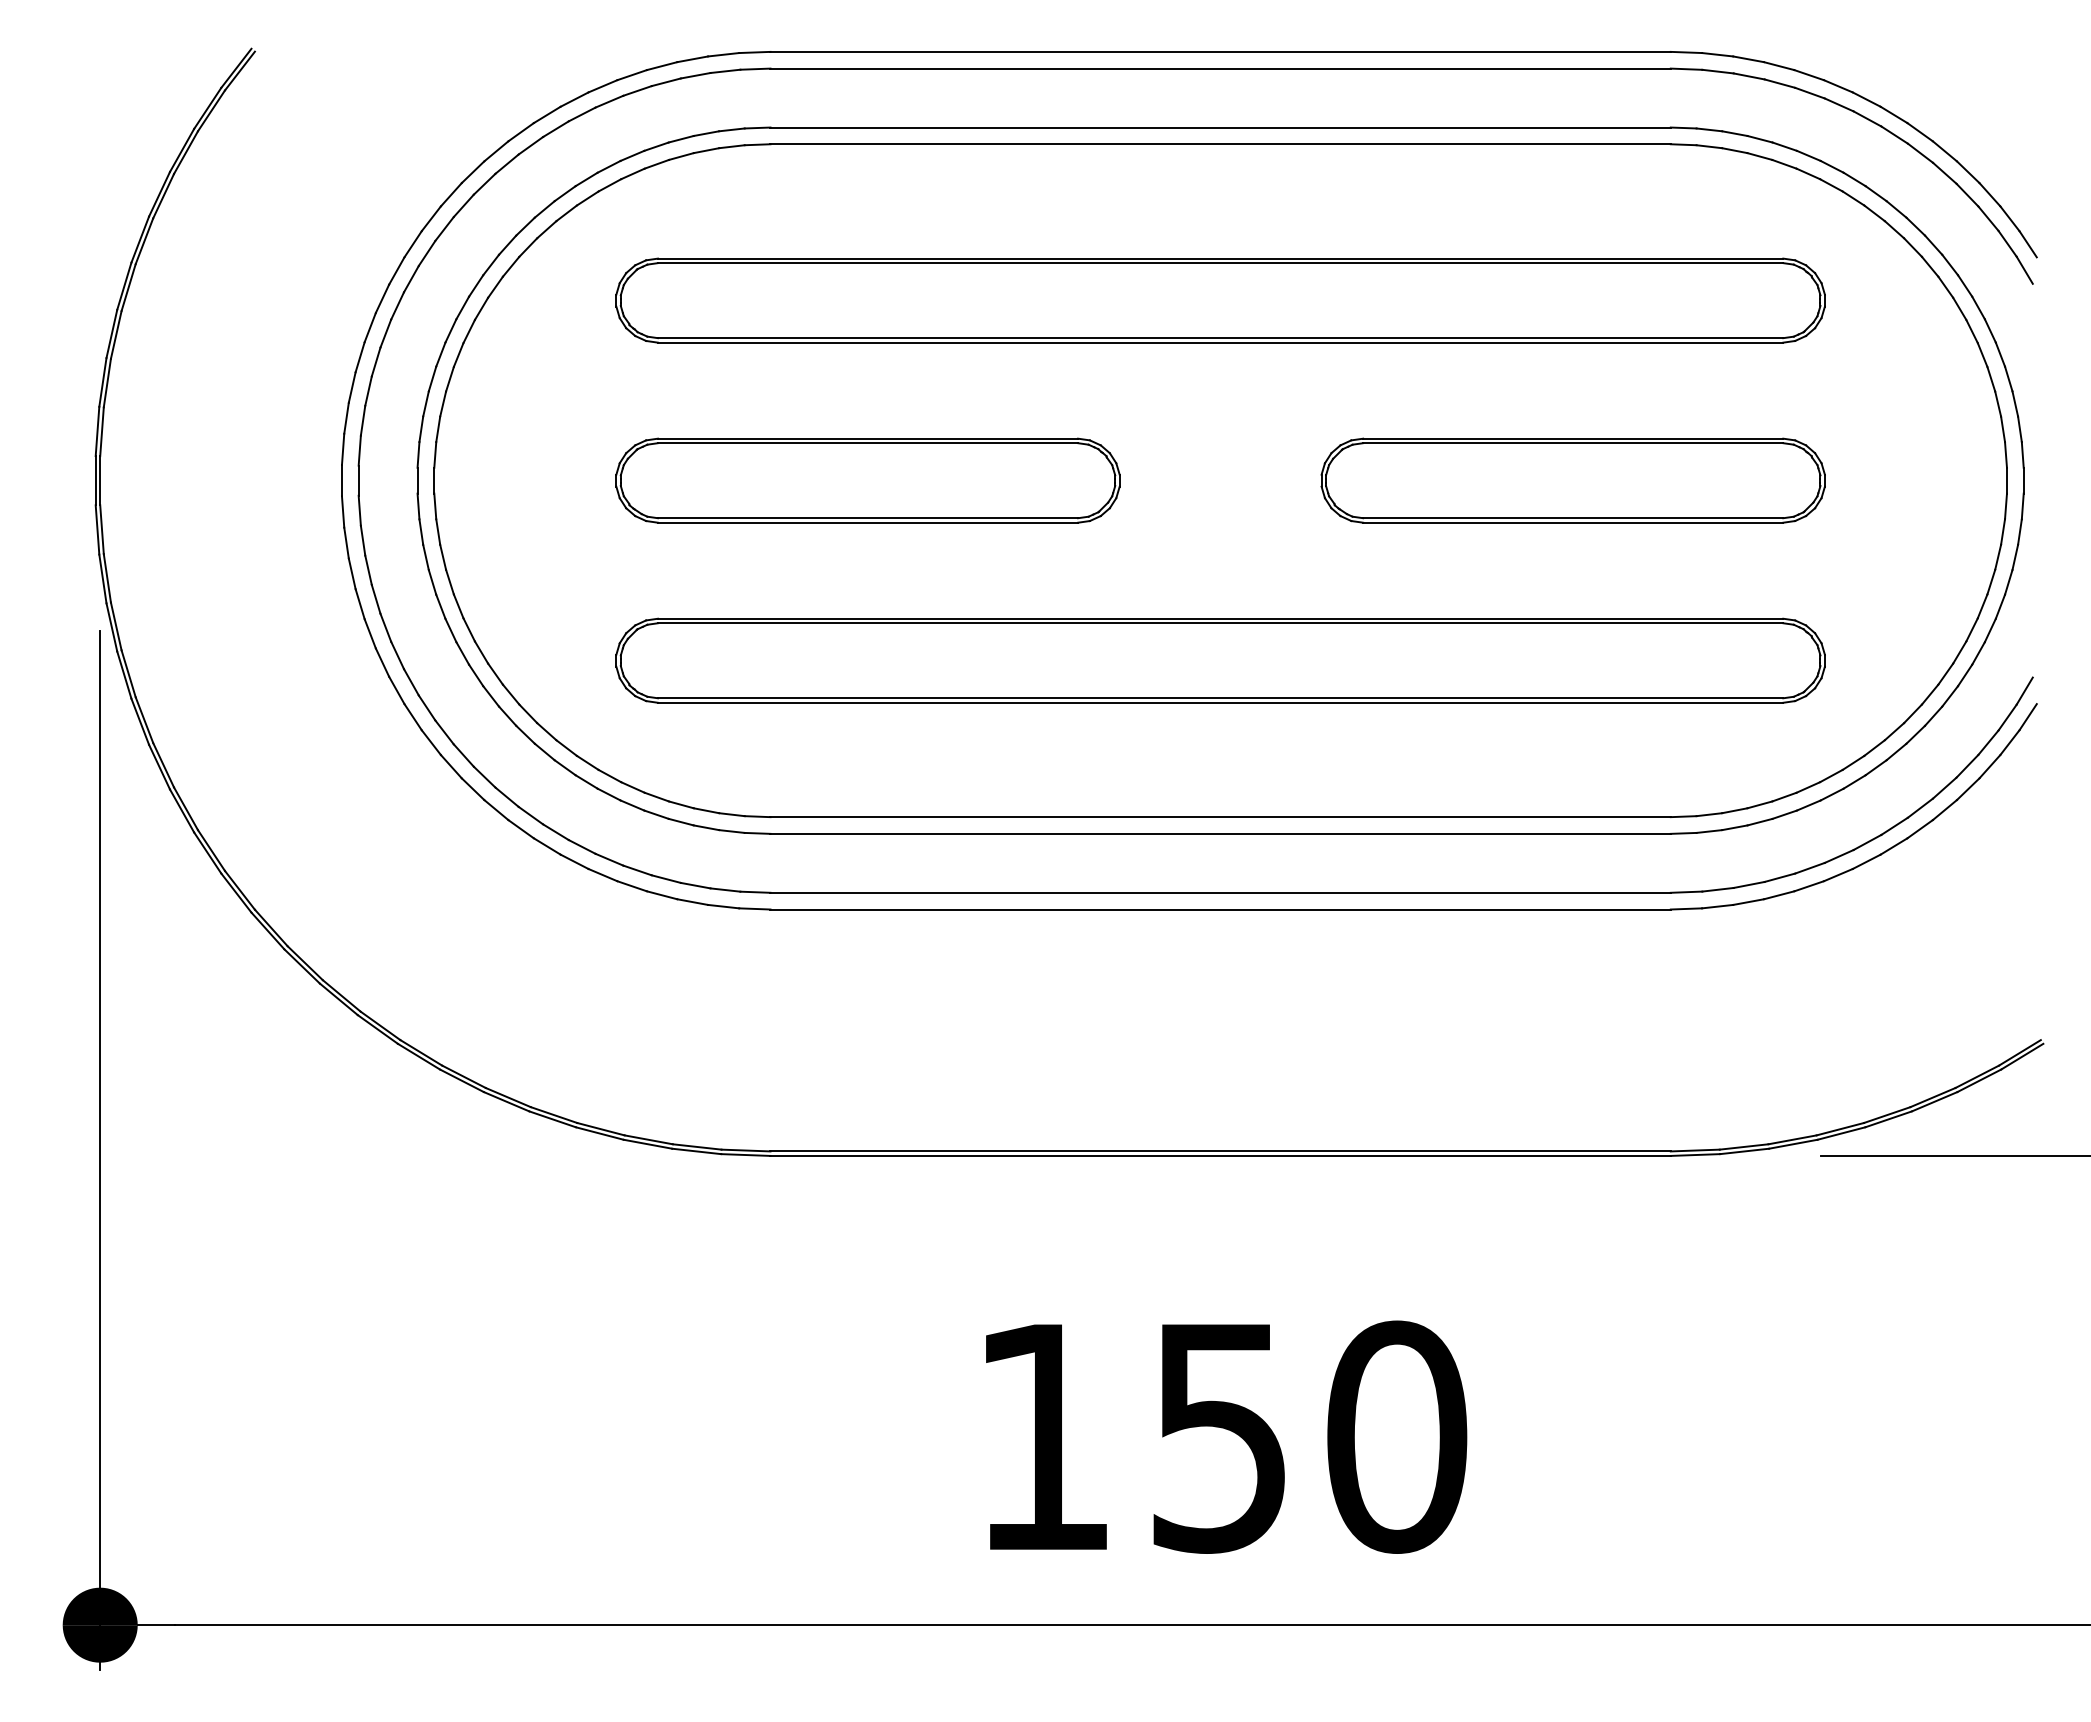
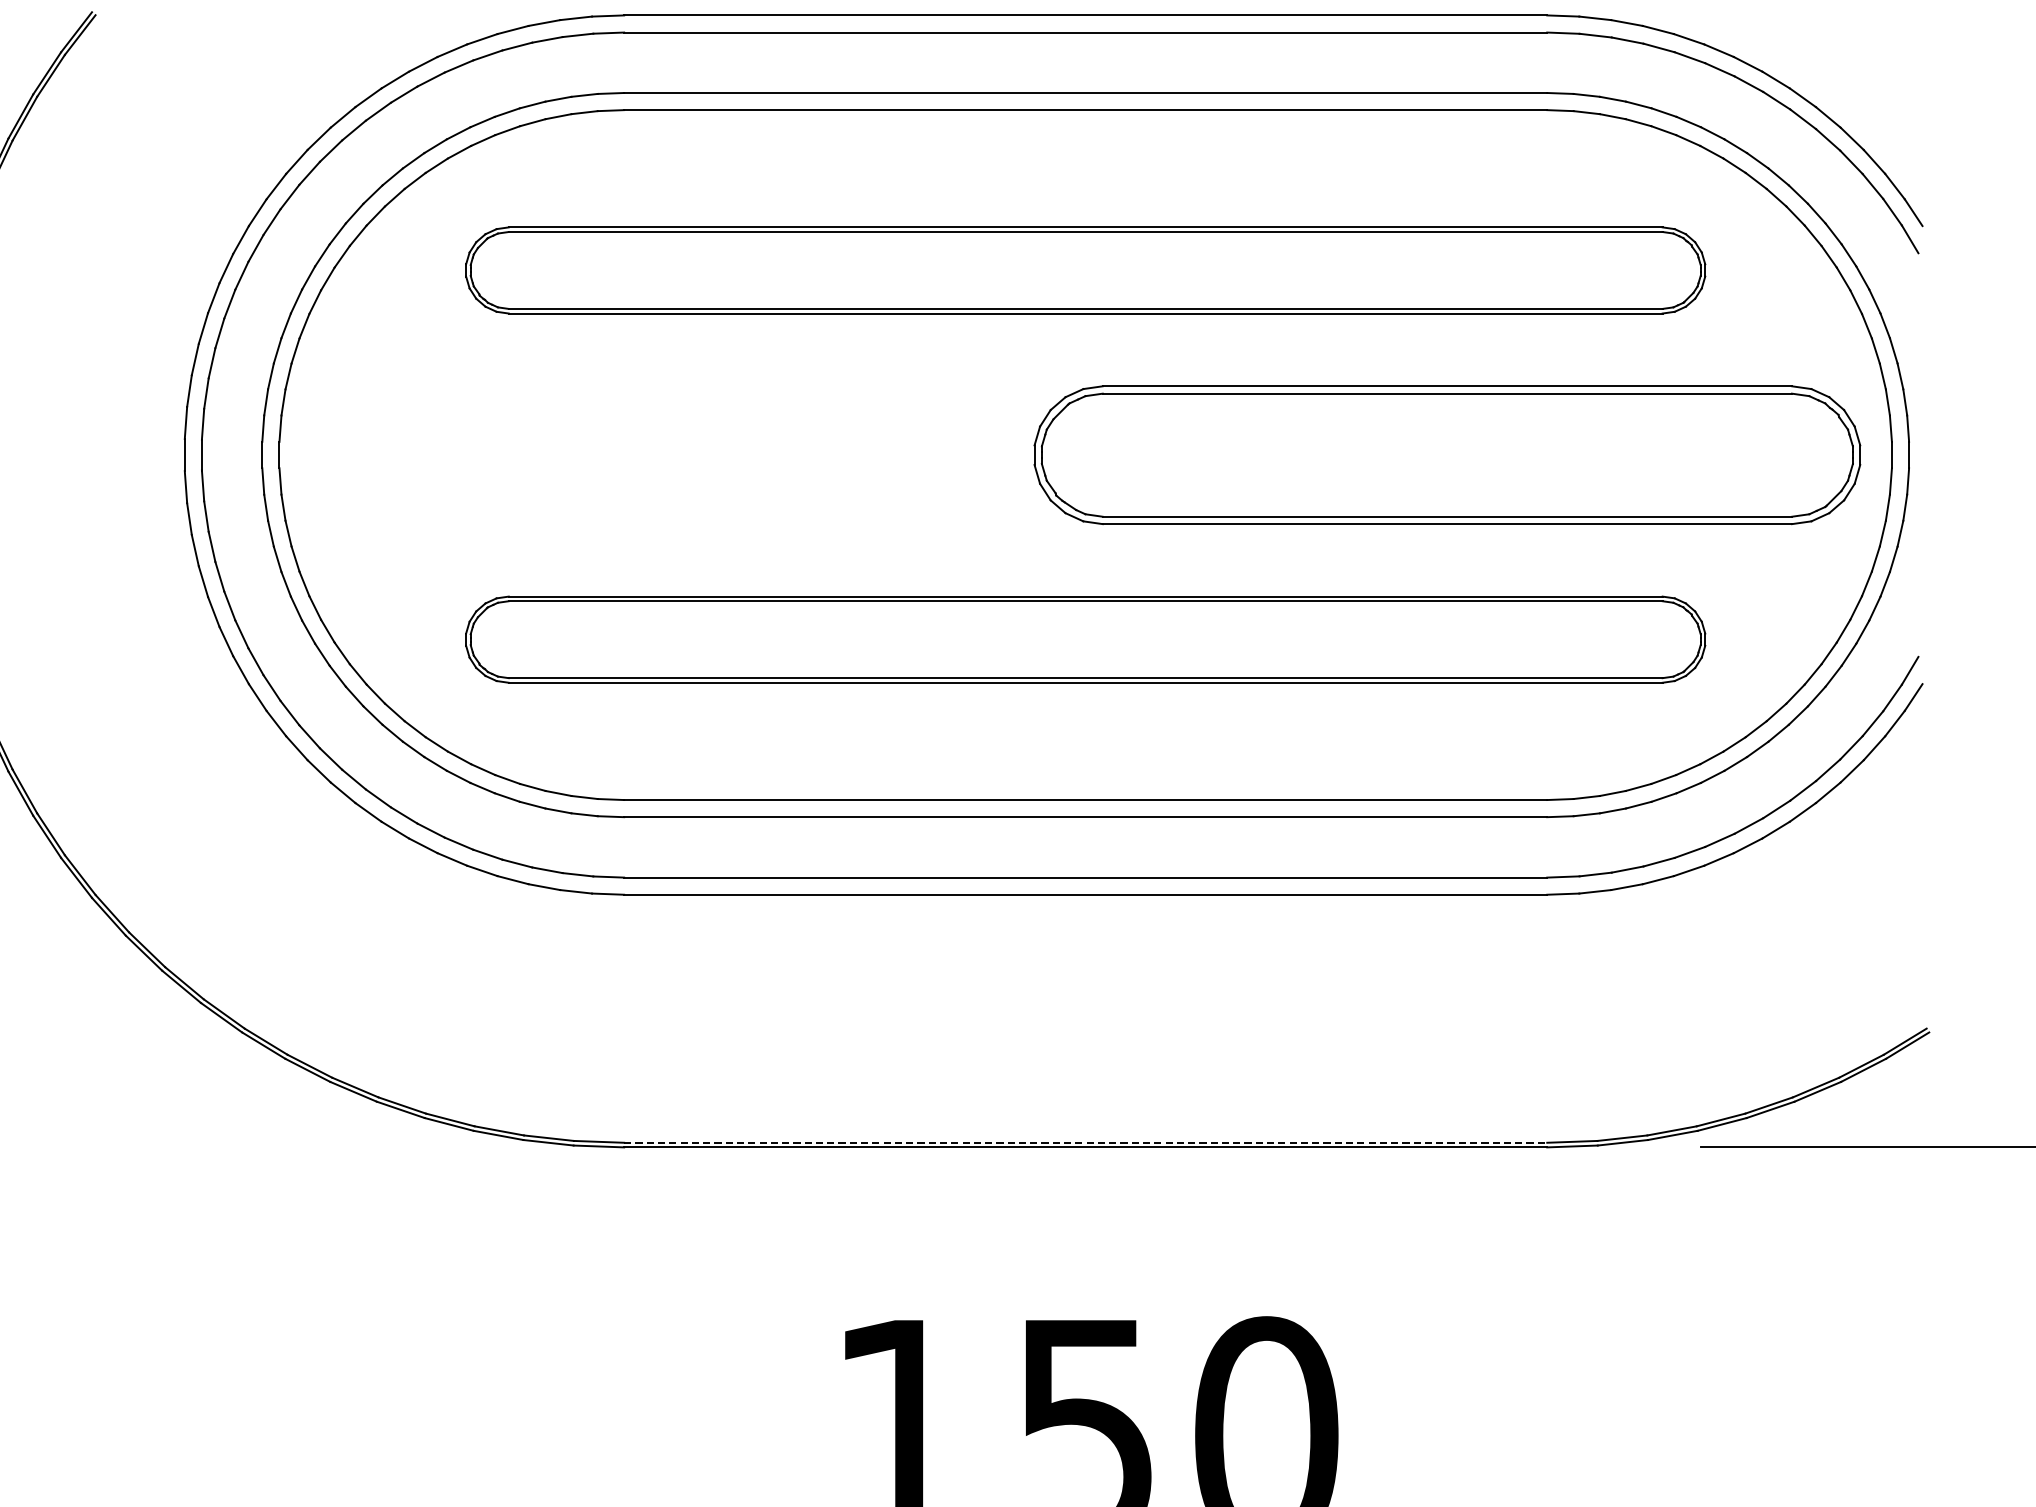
part: (867, 480) -> (723, 454), removed
part: (1572, 480) -> (1446, 454), size x1.6
line: (1221, 1151) -> (1086, 1142), solid -> dashed

